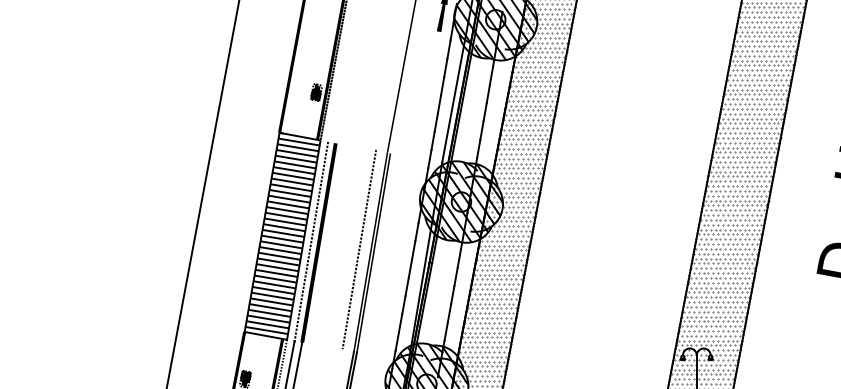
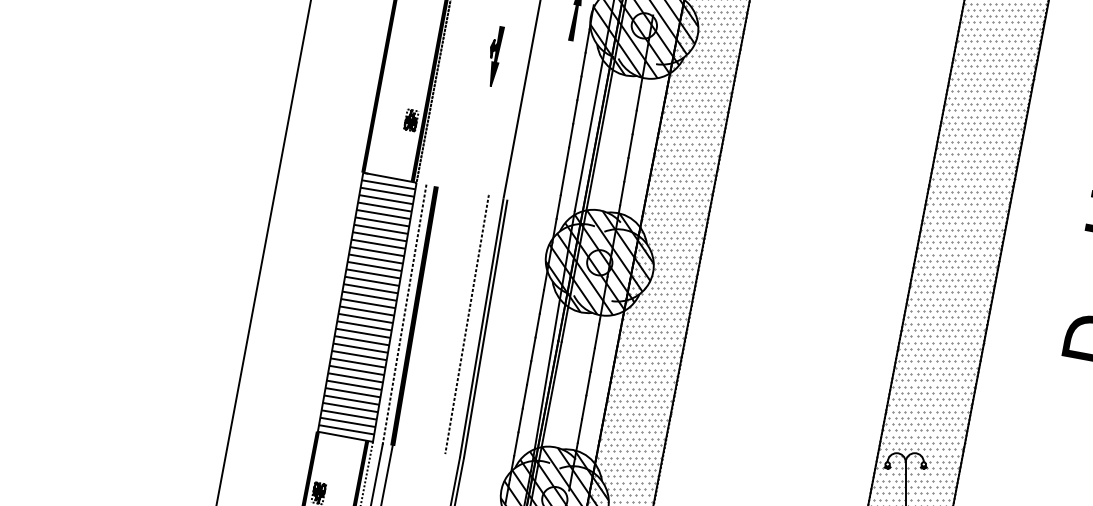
part: (382, 42) -> (497, 55), added

